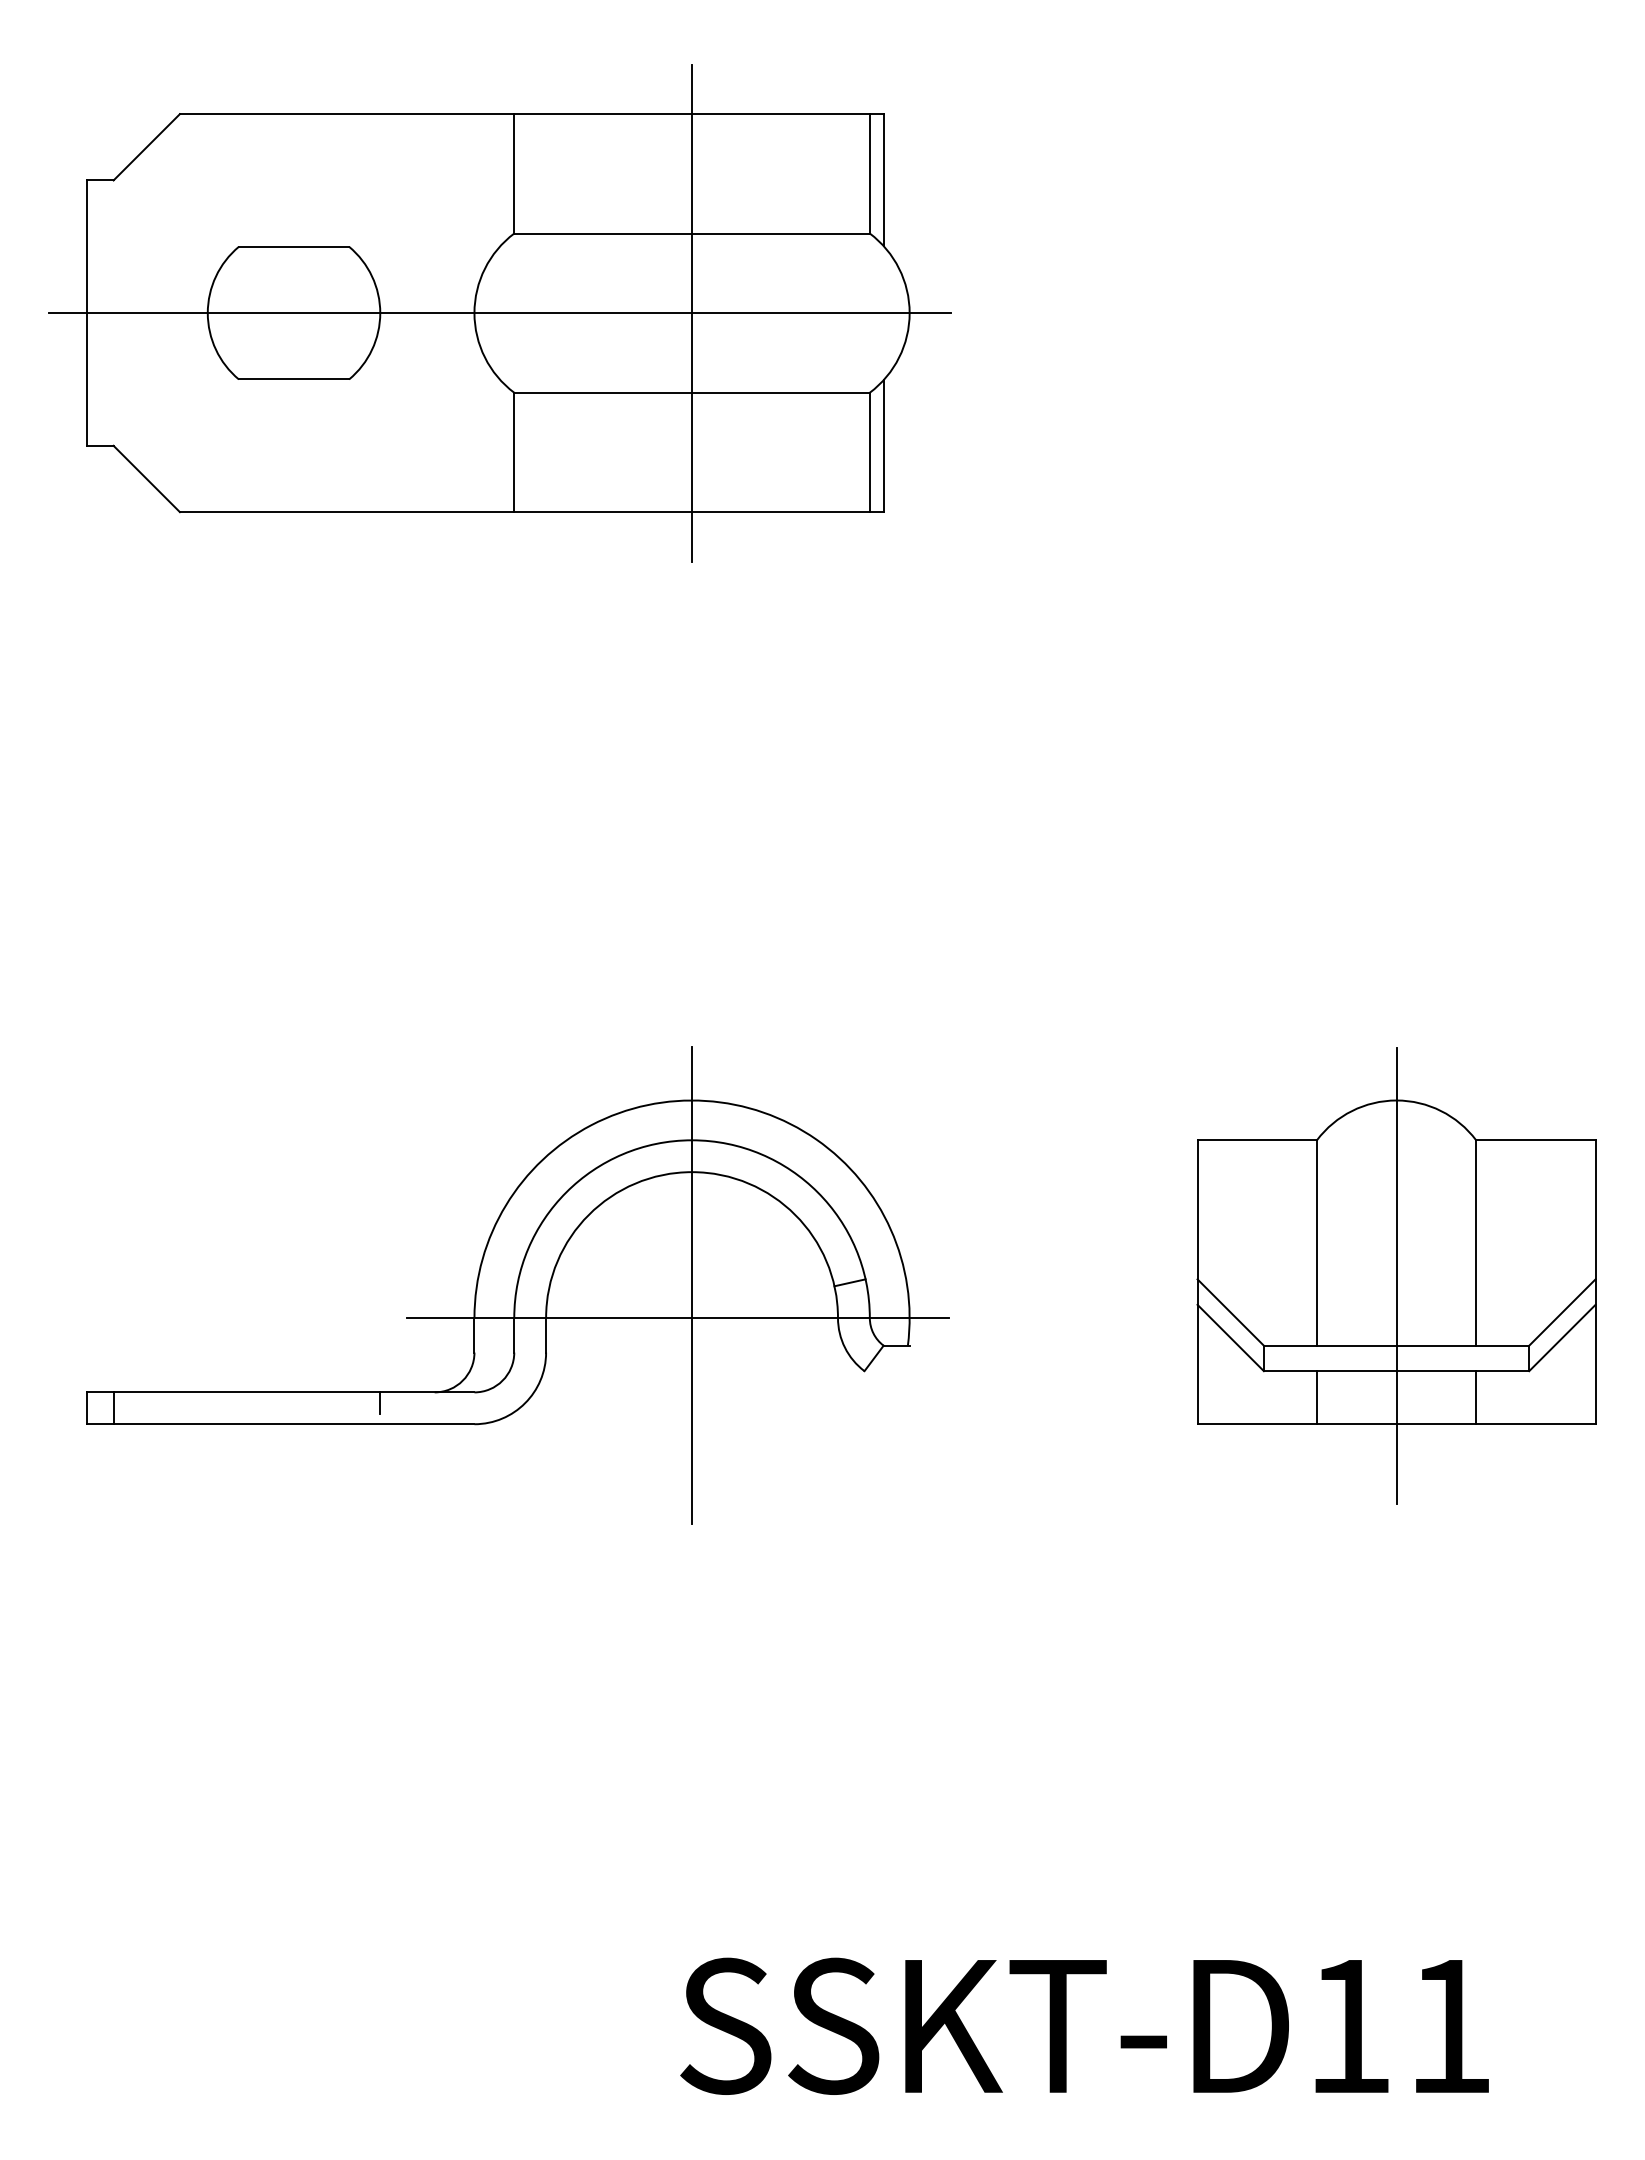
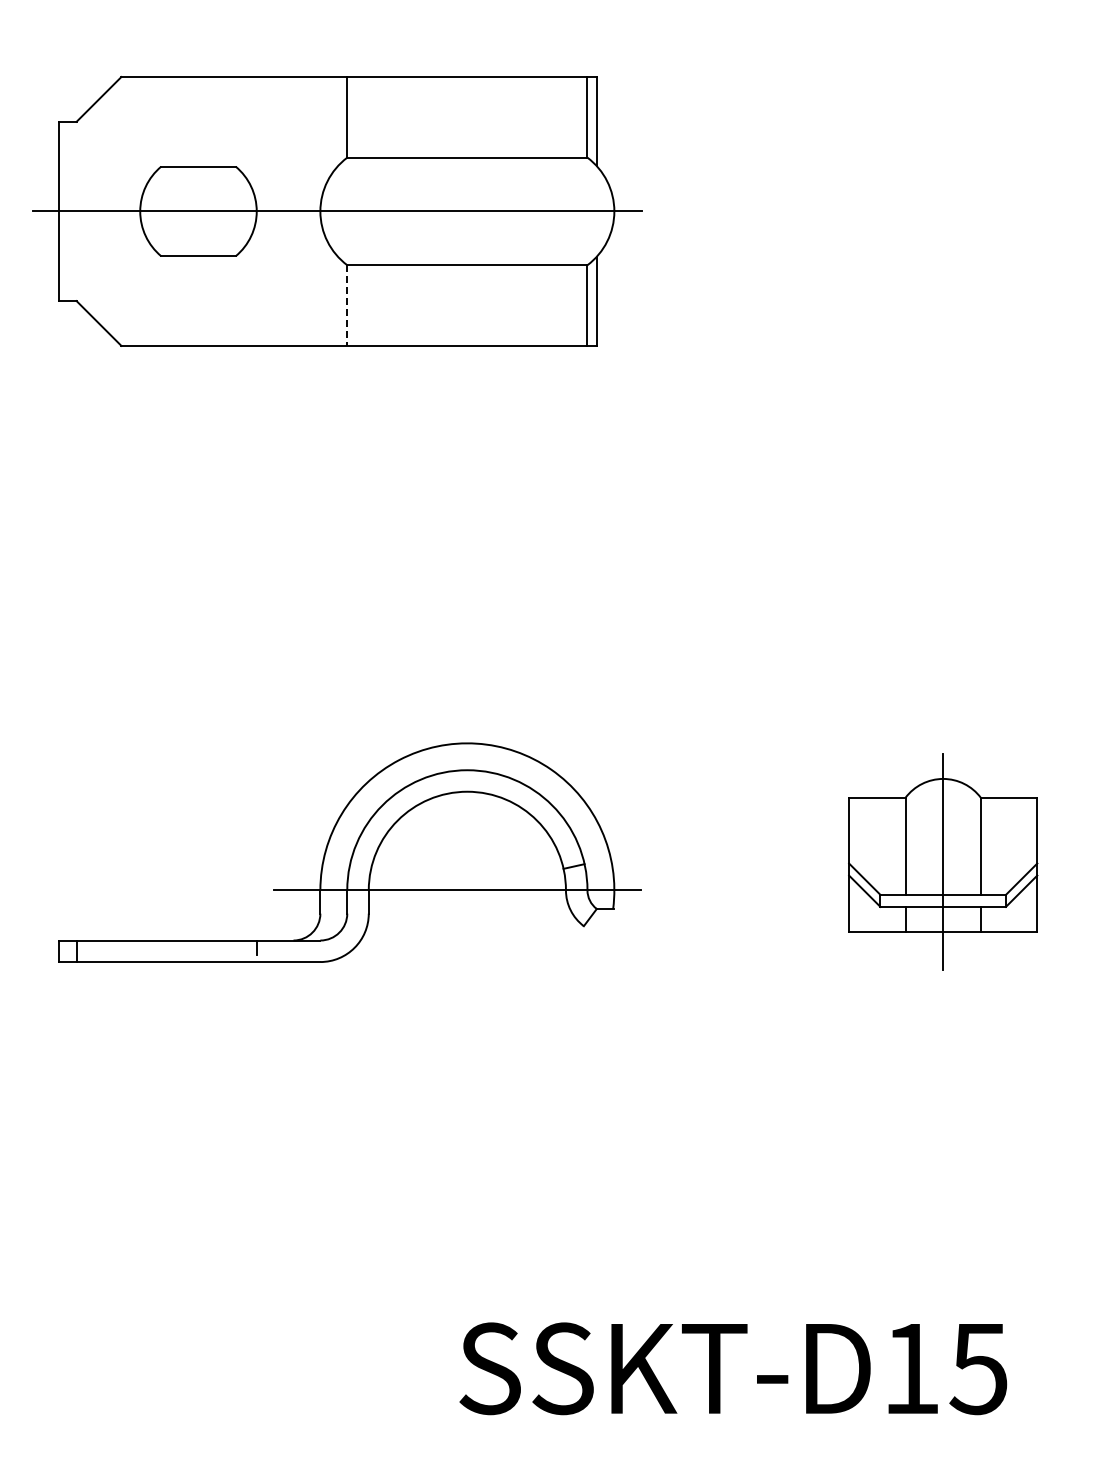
line: (692, 313) -> (467, 211), removed
line: (514, 453) -> (347, 306), solid -> dashed
part: (1395, 1275) -> (942, 861), size x0.7
line: (692, 1285) -> (467, 868), removed
text: (1448, 2027) -> (978, 1369), SSKT-D11 -> SSKT-D15

